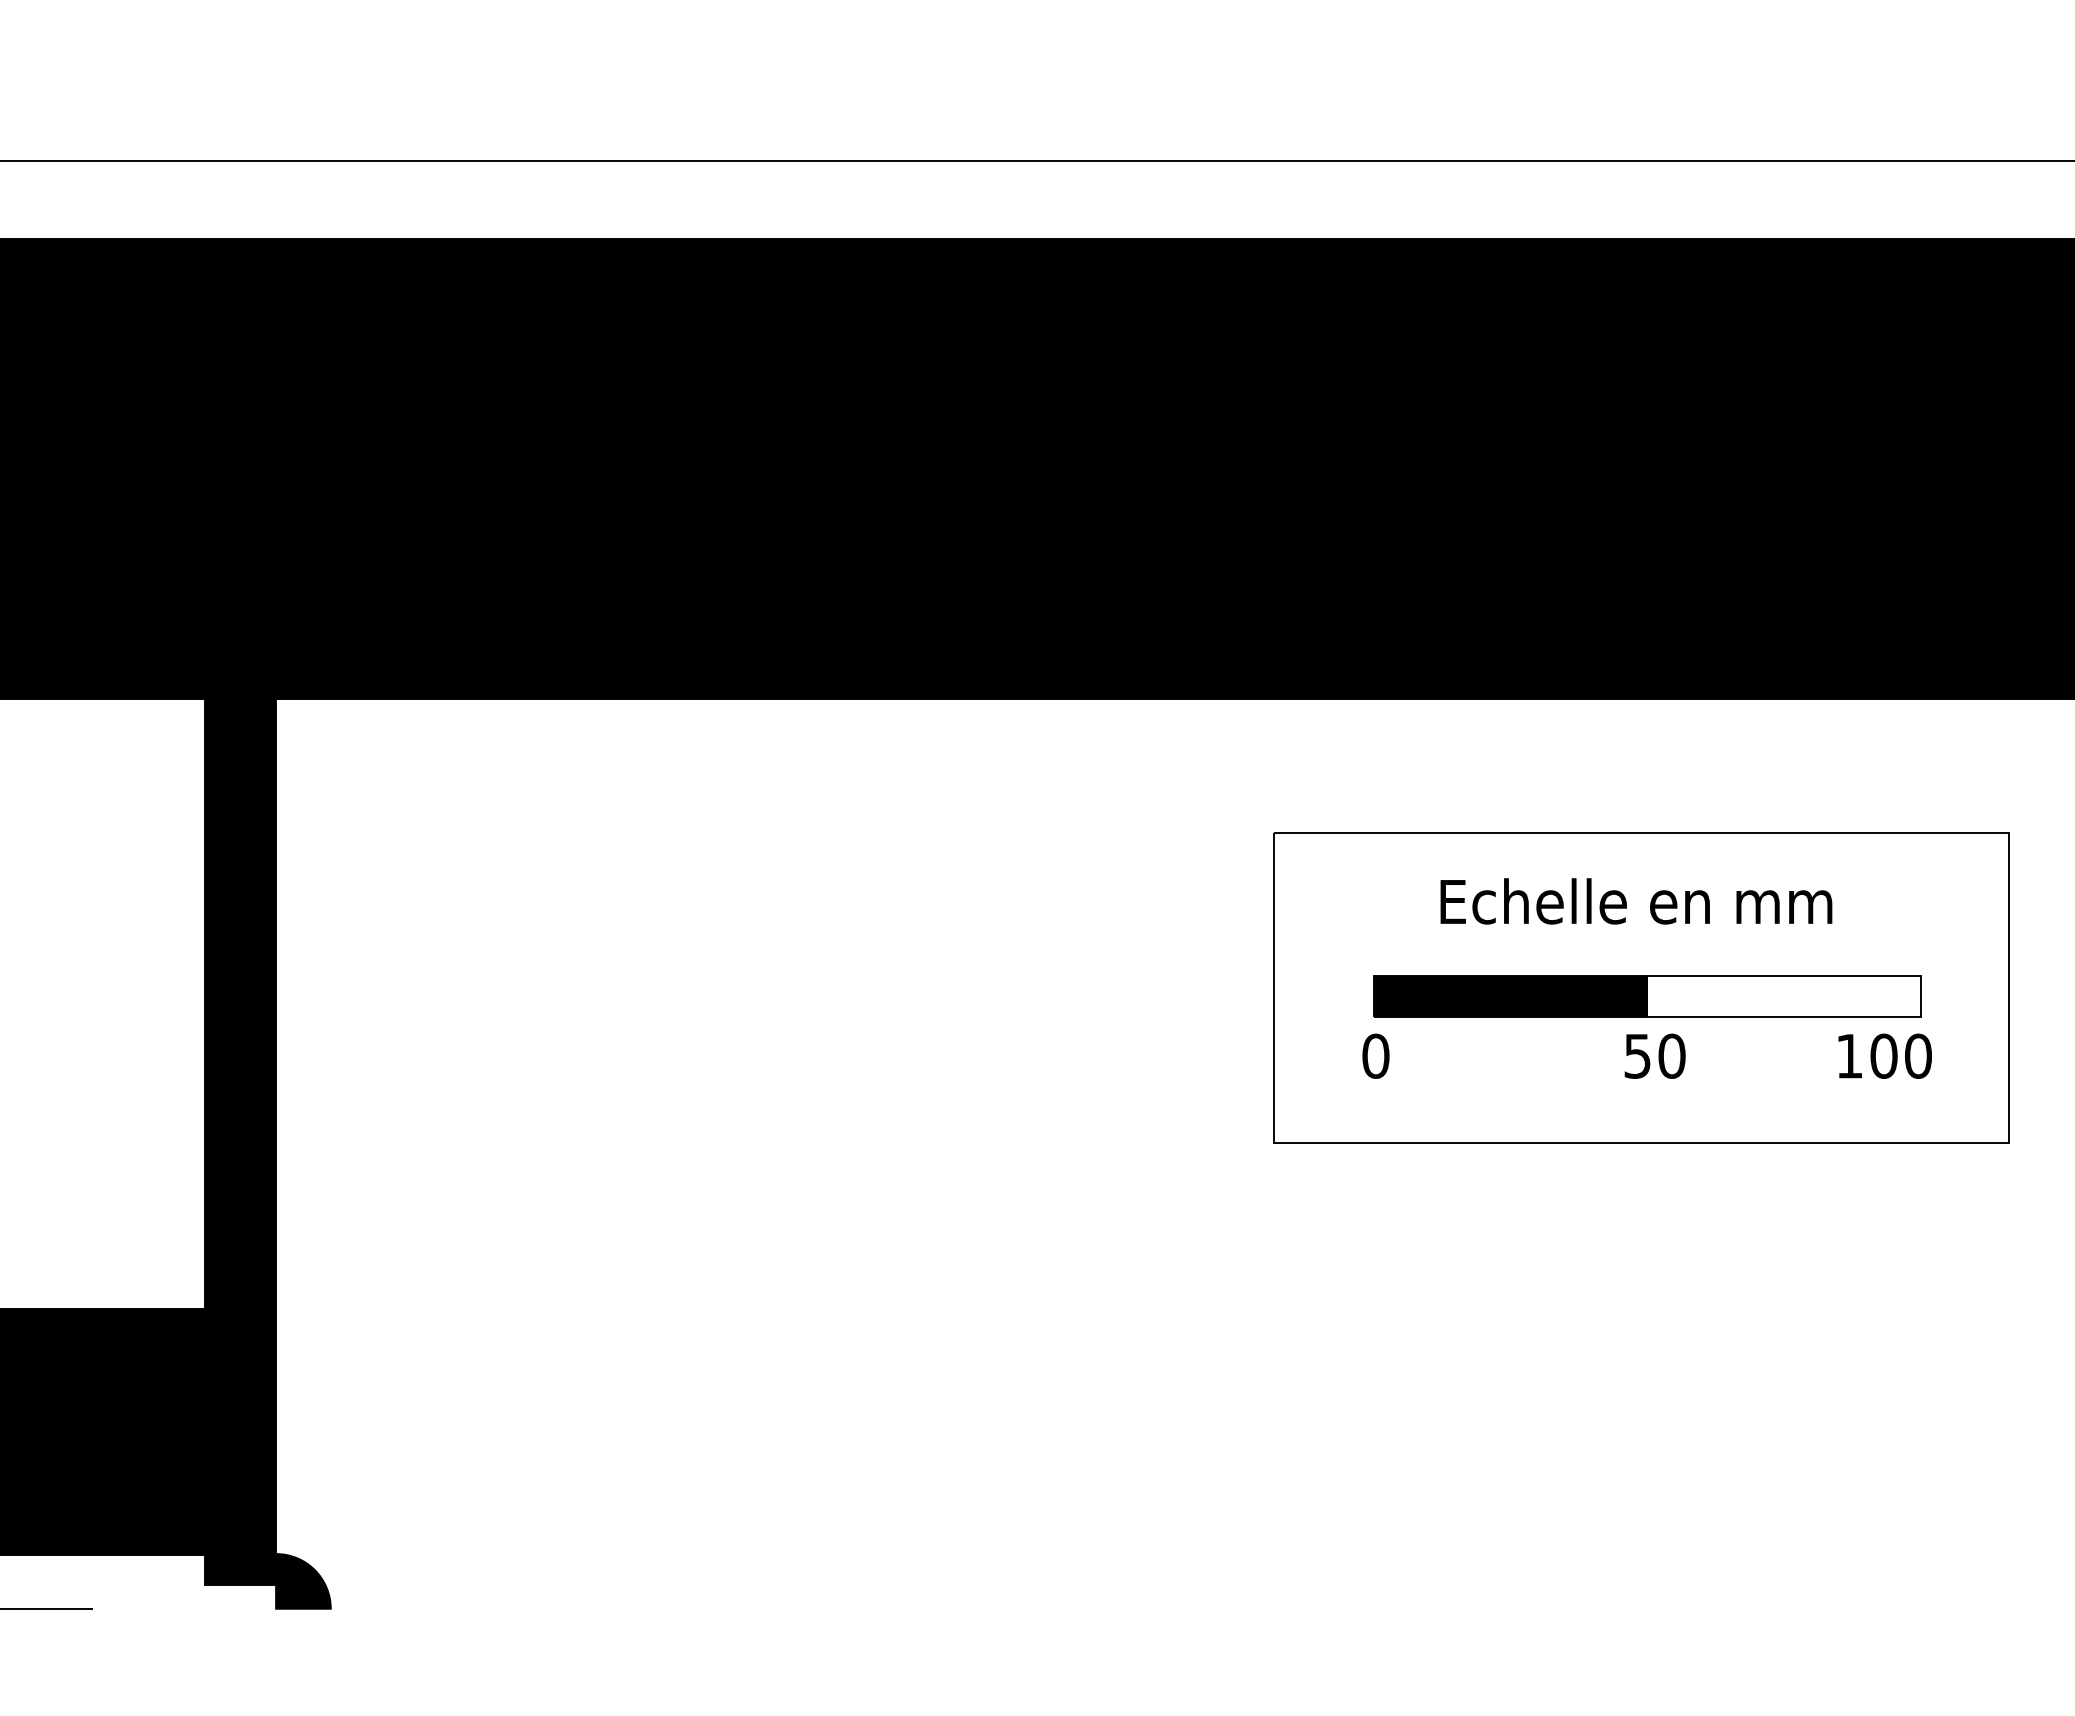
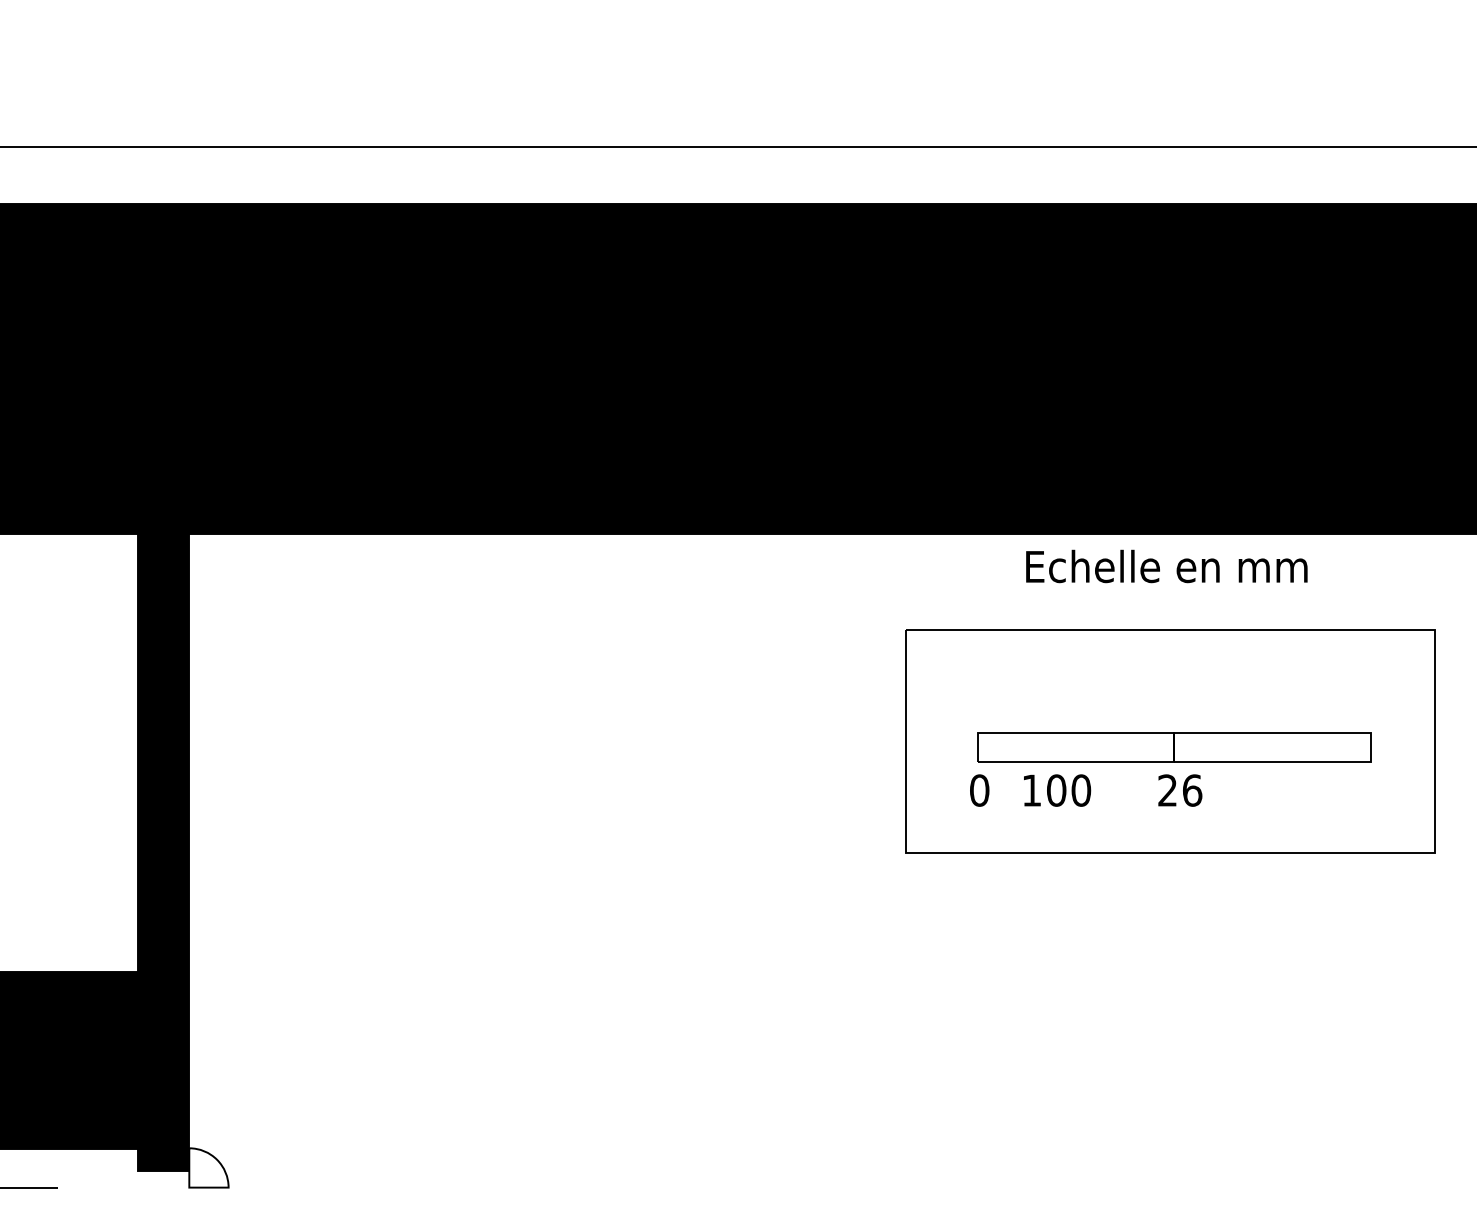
text: (1636, 901) -> (1166, 566), moved
fill: (1510, 996) -> (1076, 747), removed
text: (1654, 1055) -> (1179, 790), 50 -> 26
text: (1884, 1055) -> (1056, 790), moved
fill: (303, 1581) -> (209, 1168), removed

